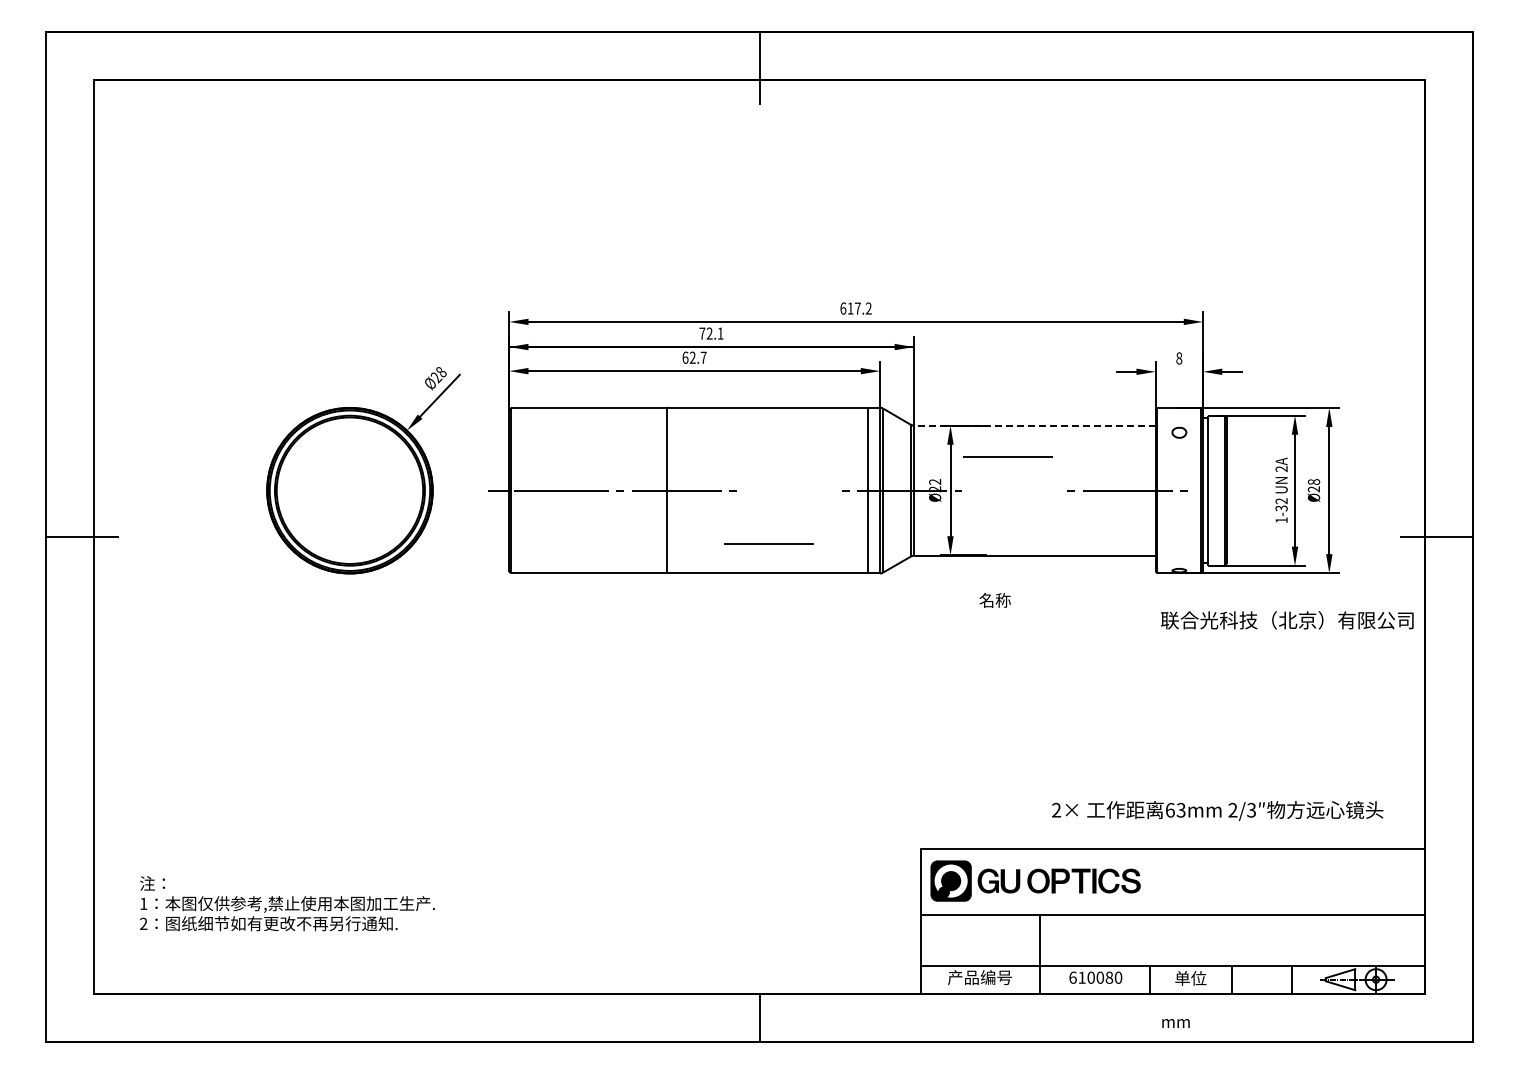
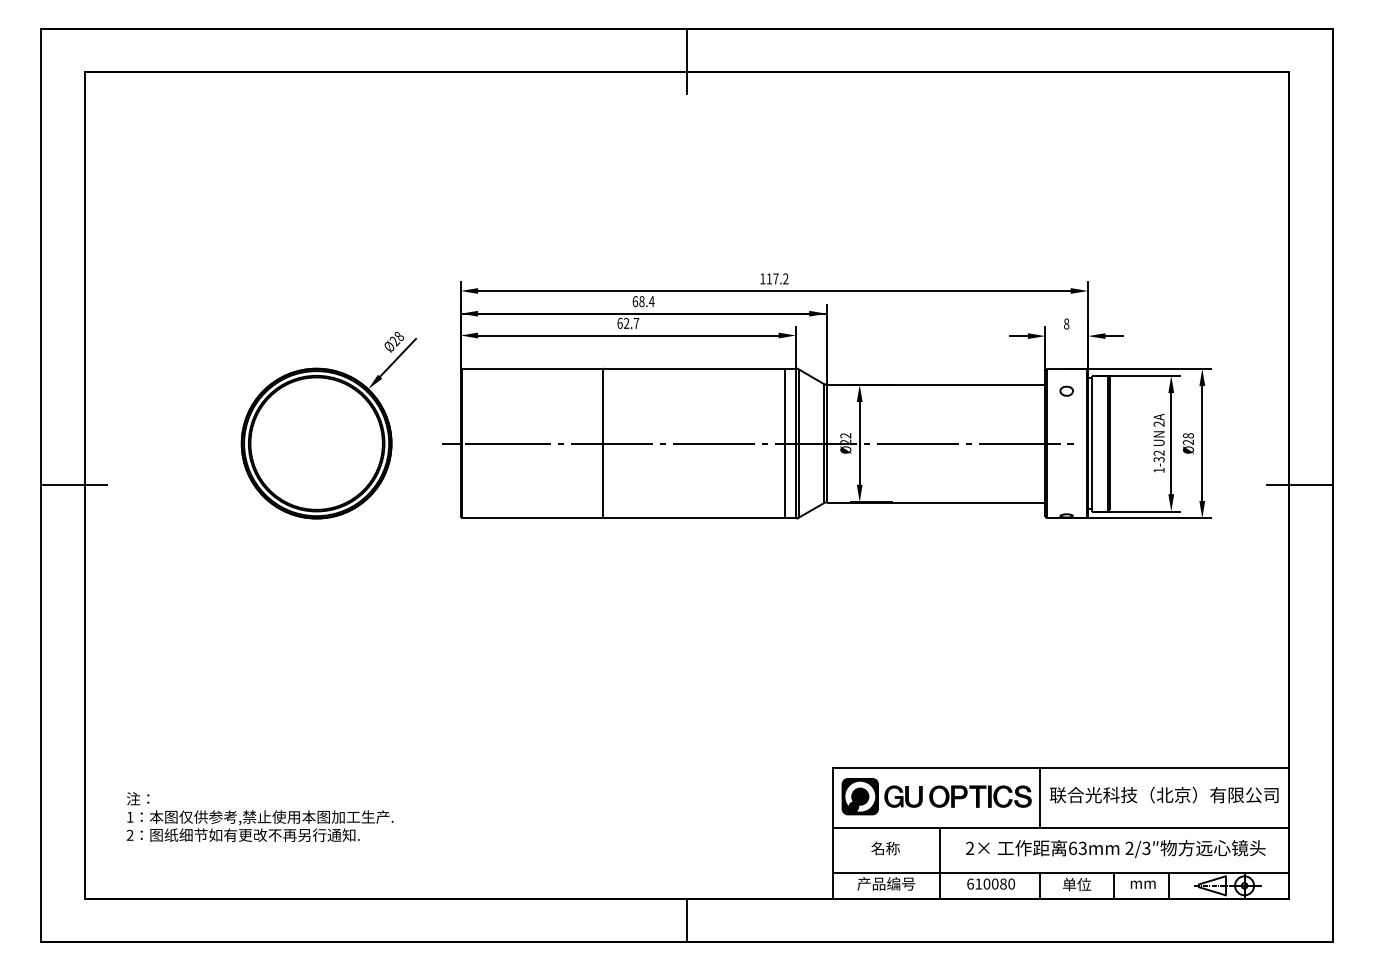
text: (843, 308) -> (762, 278), 617.2 -> 117.2
text: (711, 333) -> (643, 301), 72.1 -> 68.4
line: (1034, 425) -> (935, 384), dashed -> solid
line: (1007, 456) -> (917, 443), moved
line: (768, 543) -> (713, 443), moved
text: (994, 600) -> (885, 848), moved
text: (1287, 620) -> (1164, 795), moved
text: (1217, 810) -> (1115, 848), moved
line: (1149, 881) -> (1039, 797), added
text: (1175, 1023) -> (1142, 884), moved

